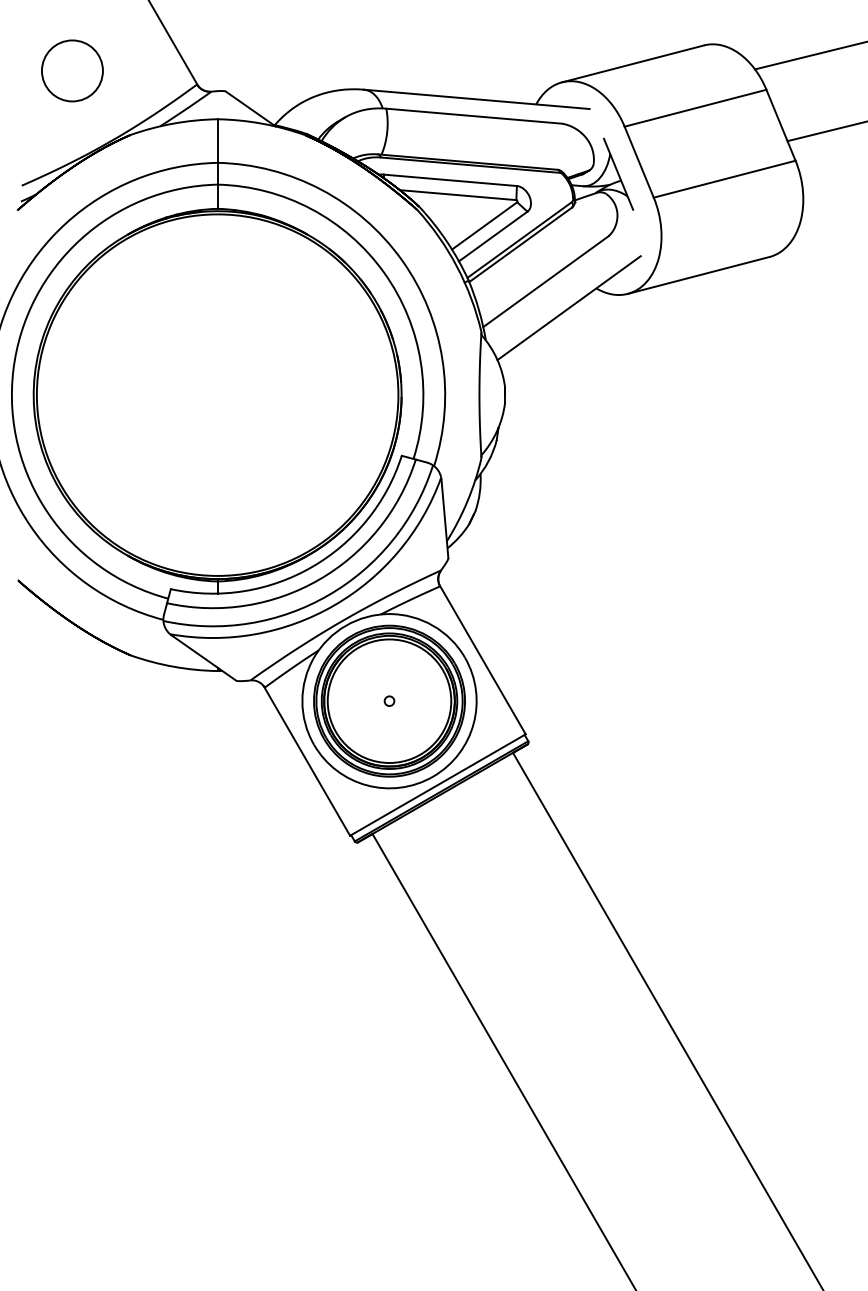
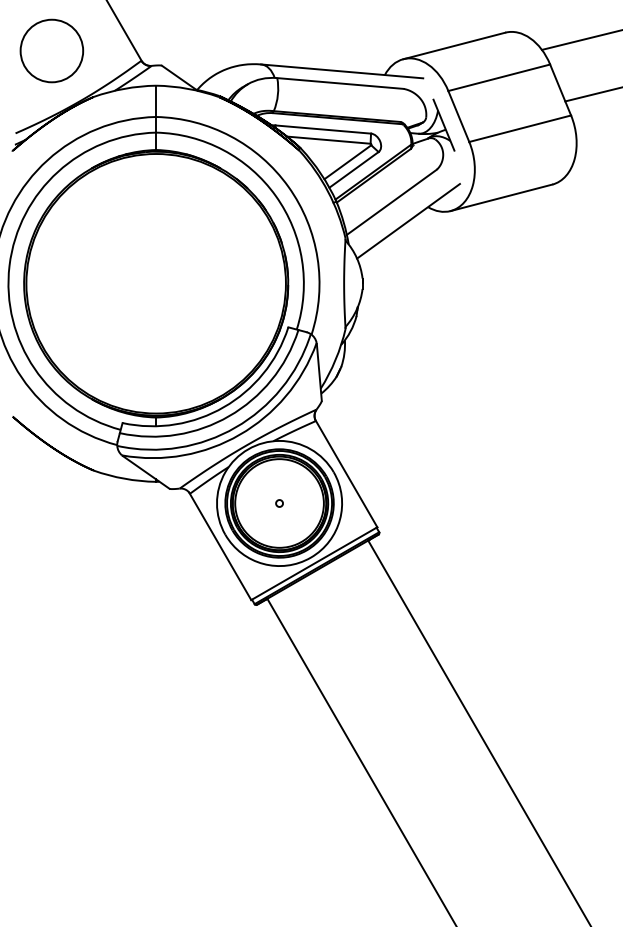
circle: (71, 70) -> (51, 50), size x1.43

